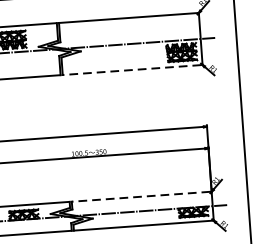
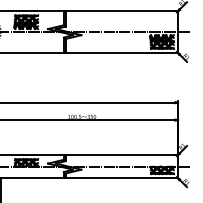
line: (132, 70) -> (121, 53), dashed -> solid
line: (141, 196) -> (121, 154), dashed -> solid

